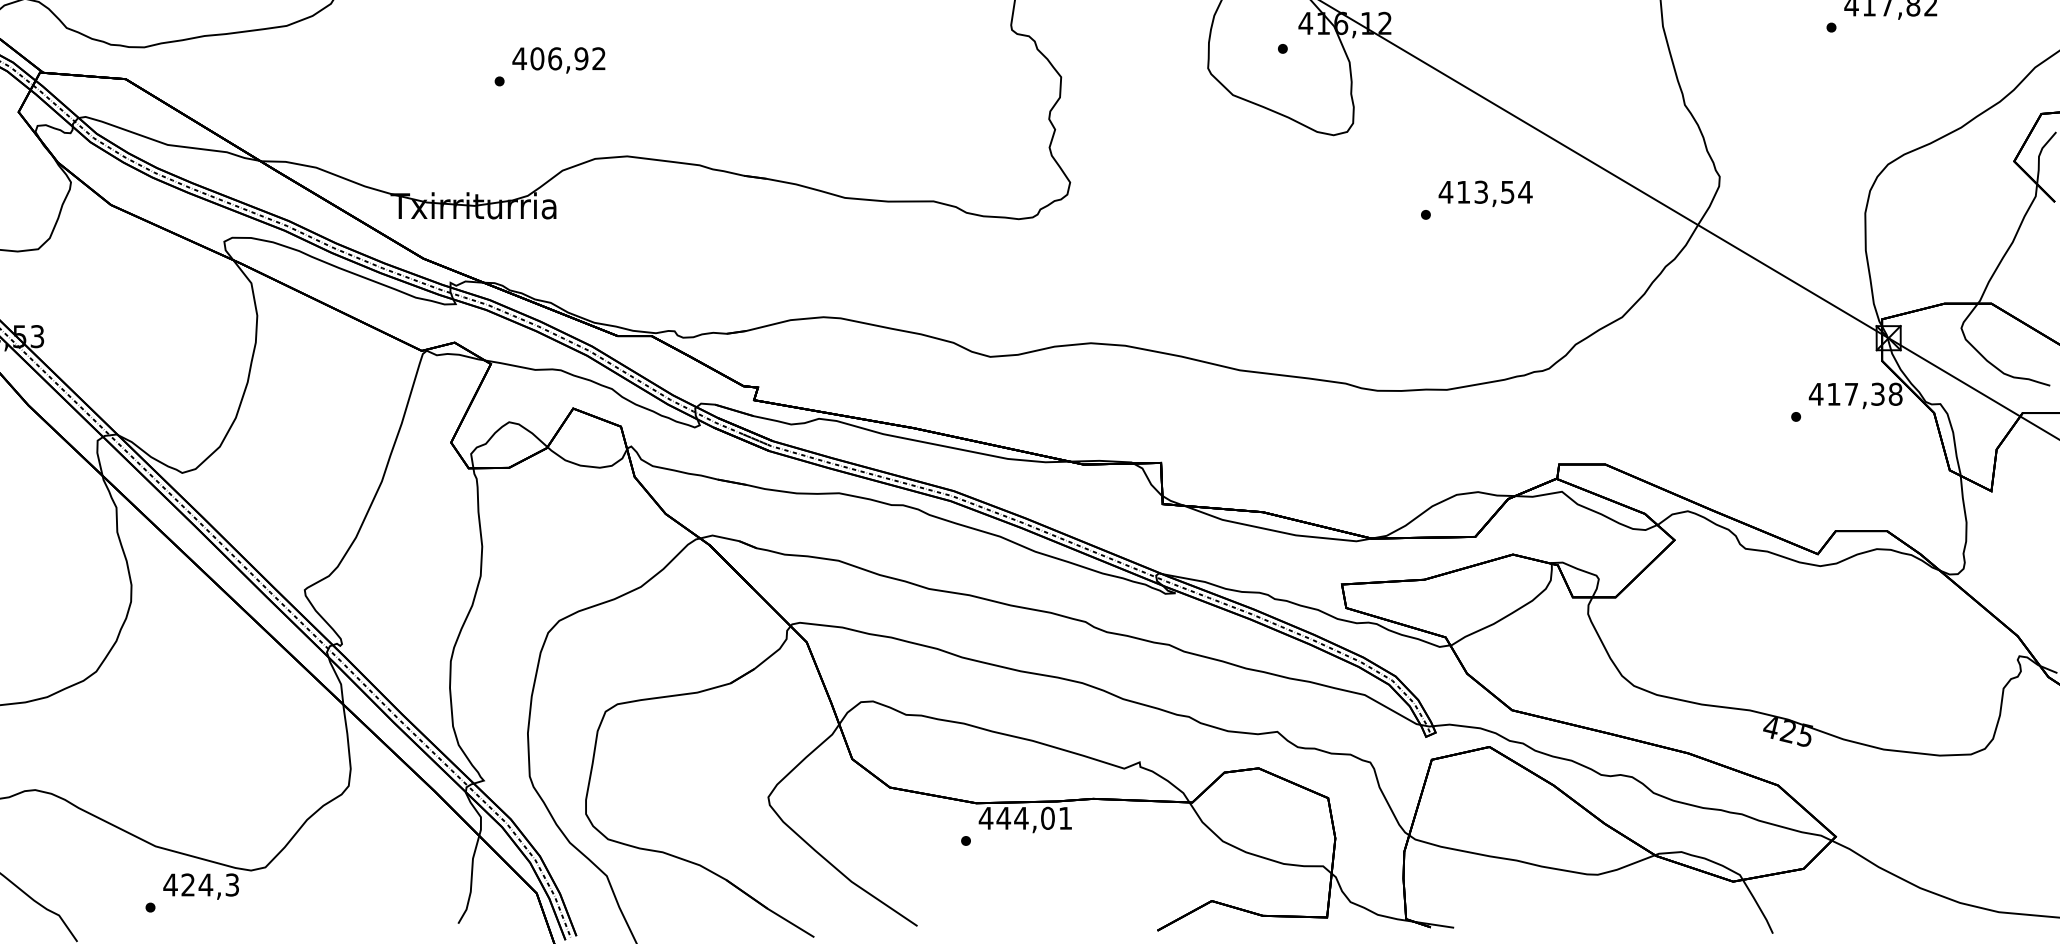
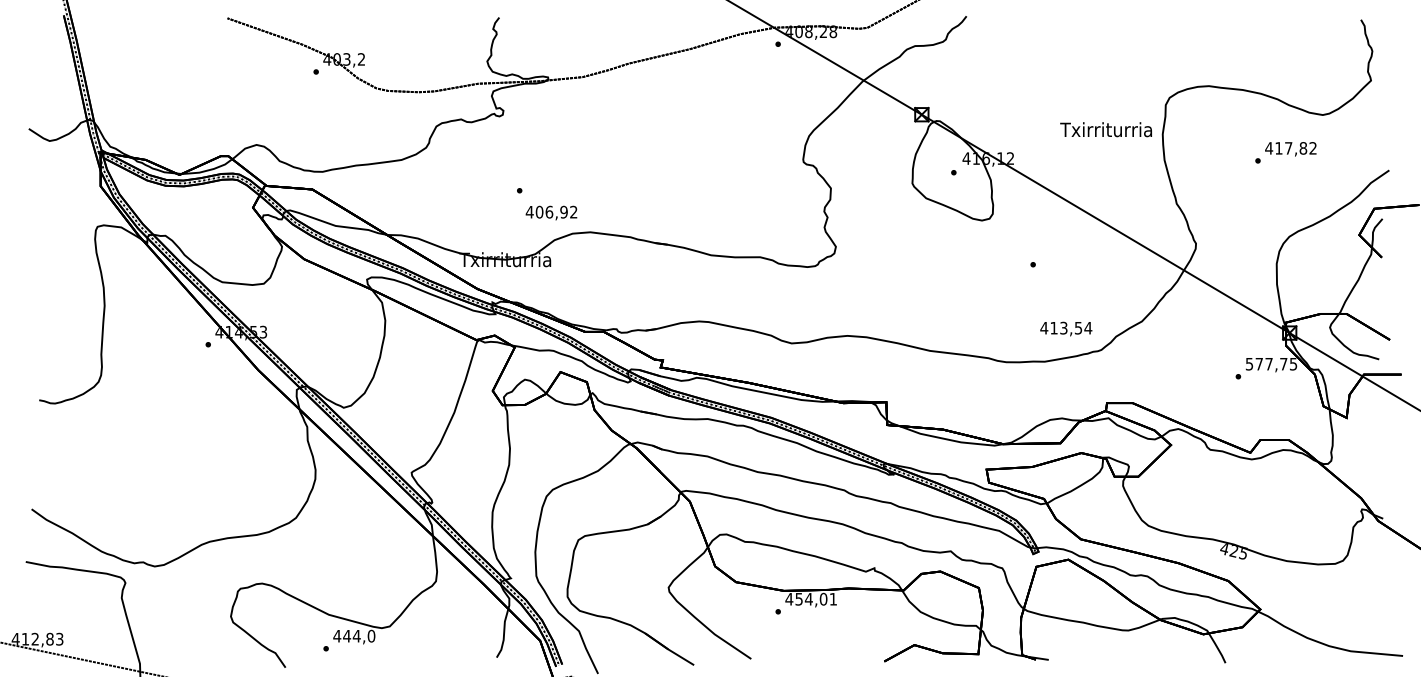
text: (558, 59) -> (551, 212), moved
text: (1486, 192) -> (1066, 328), moved
text: (1855, 393) -> (1271, 363), 417,38 -> 577,75
text: (1004, 818) -> (799, 599), 444,01 -> 454,01
text: (210, 883) -> (359, 635), 424,3 -> 444,0

